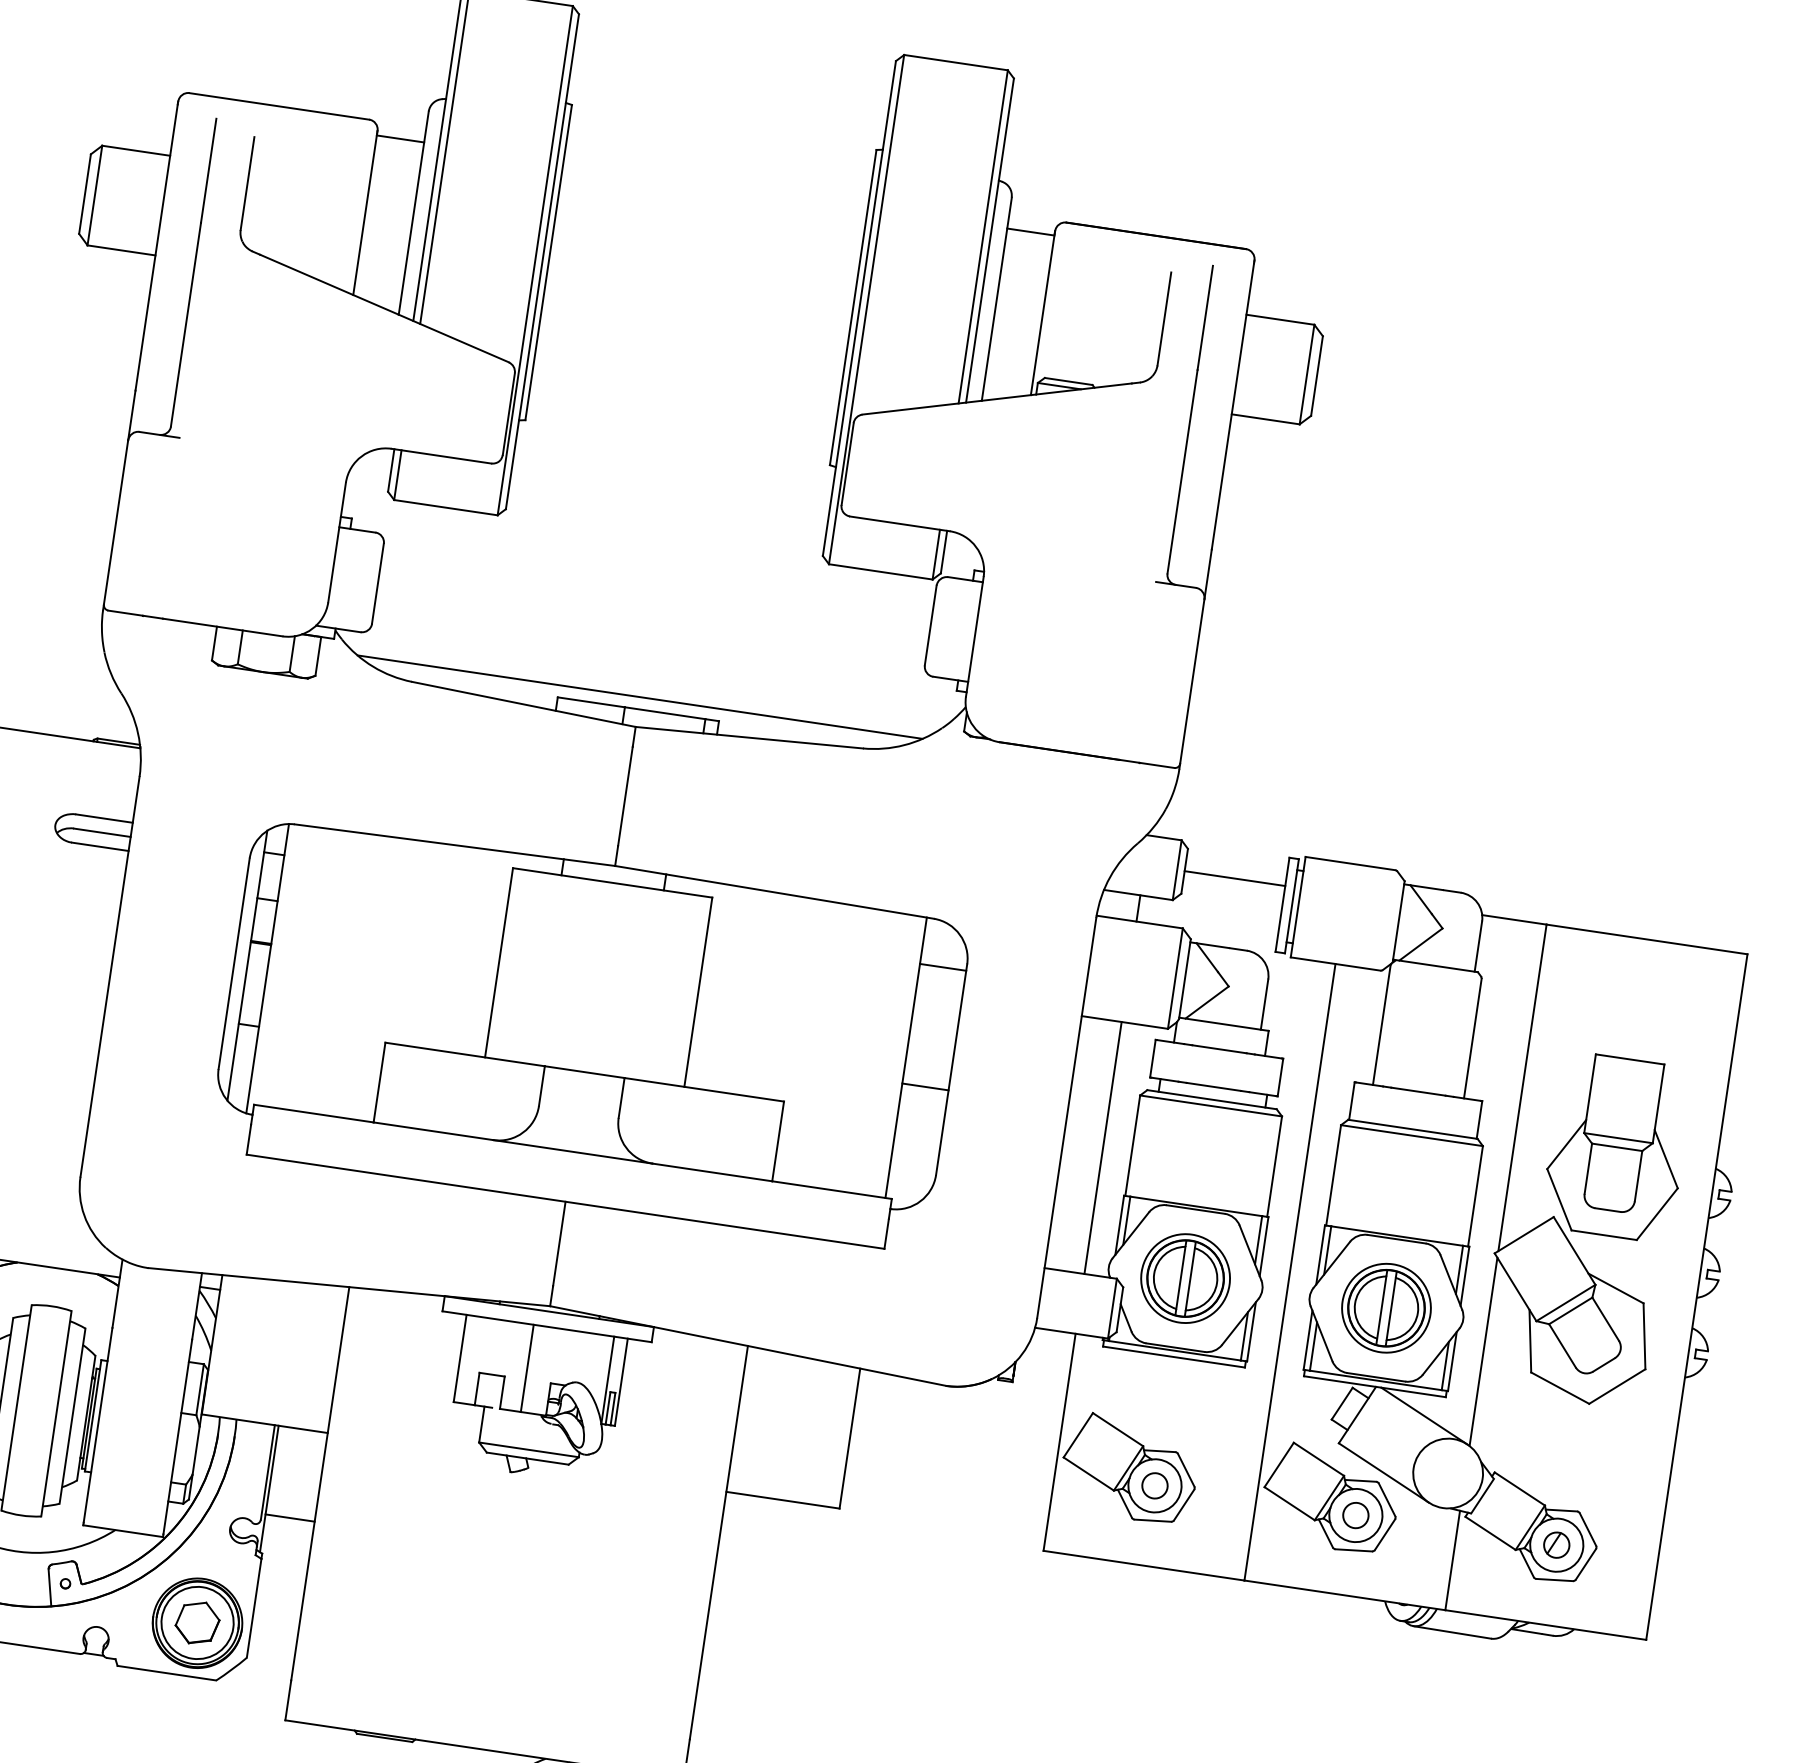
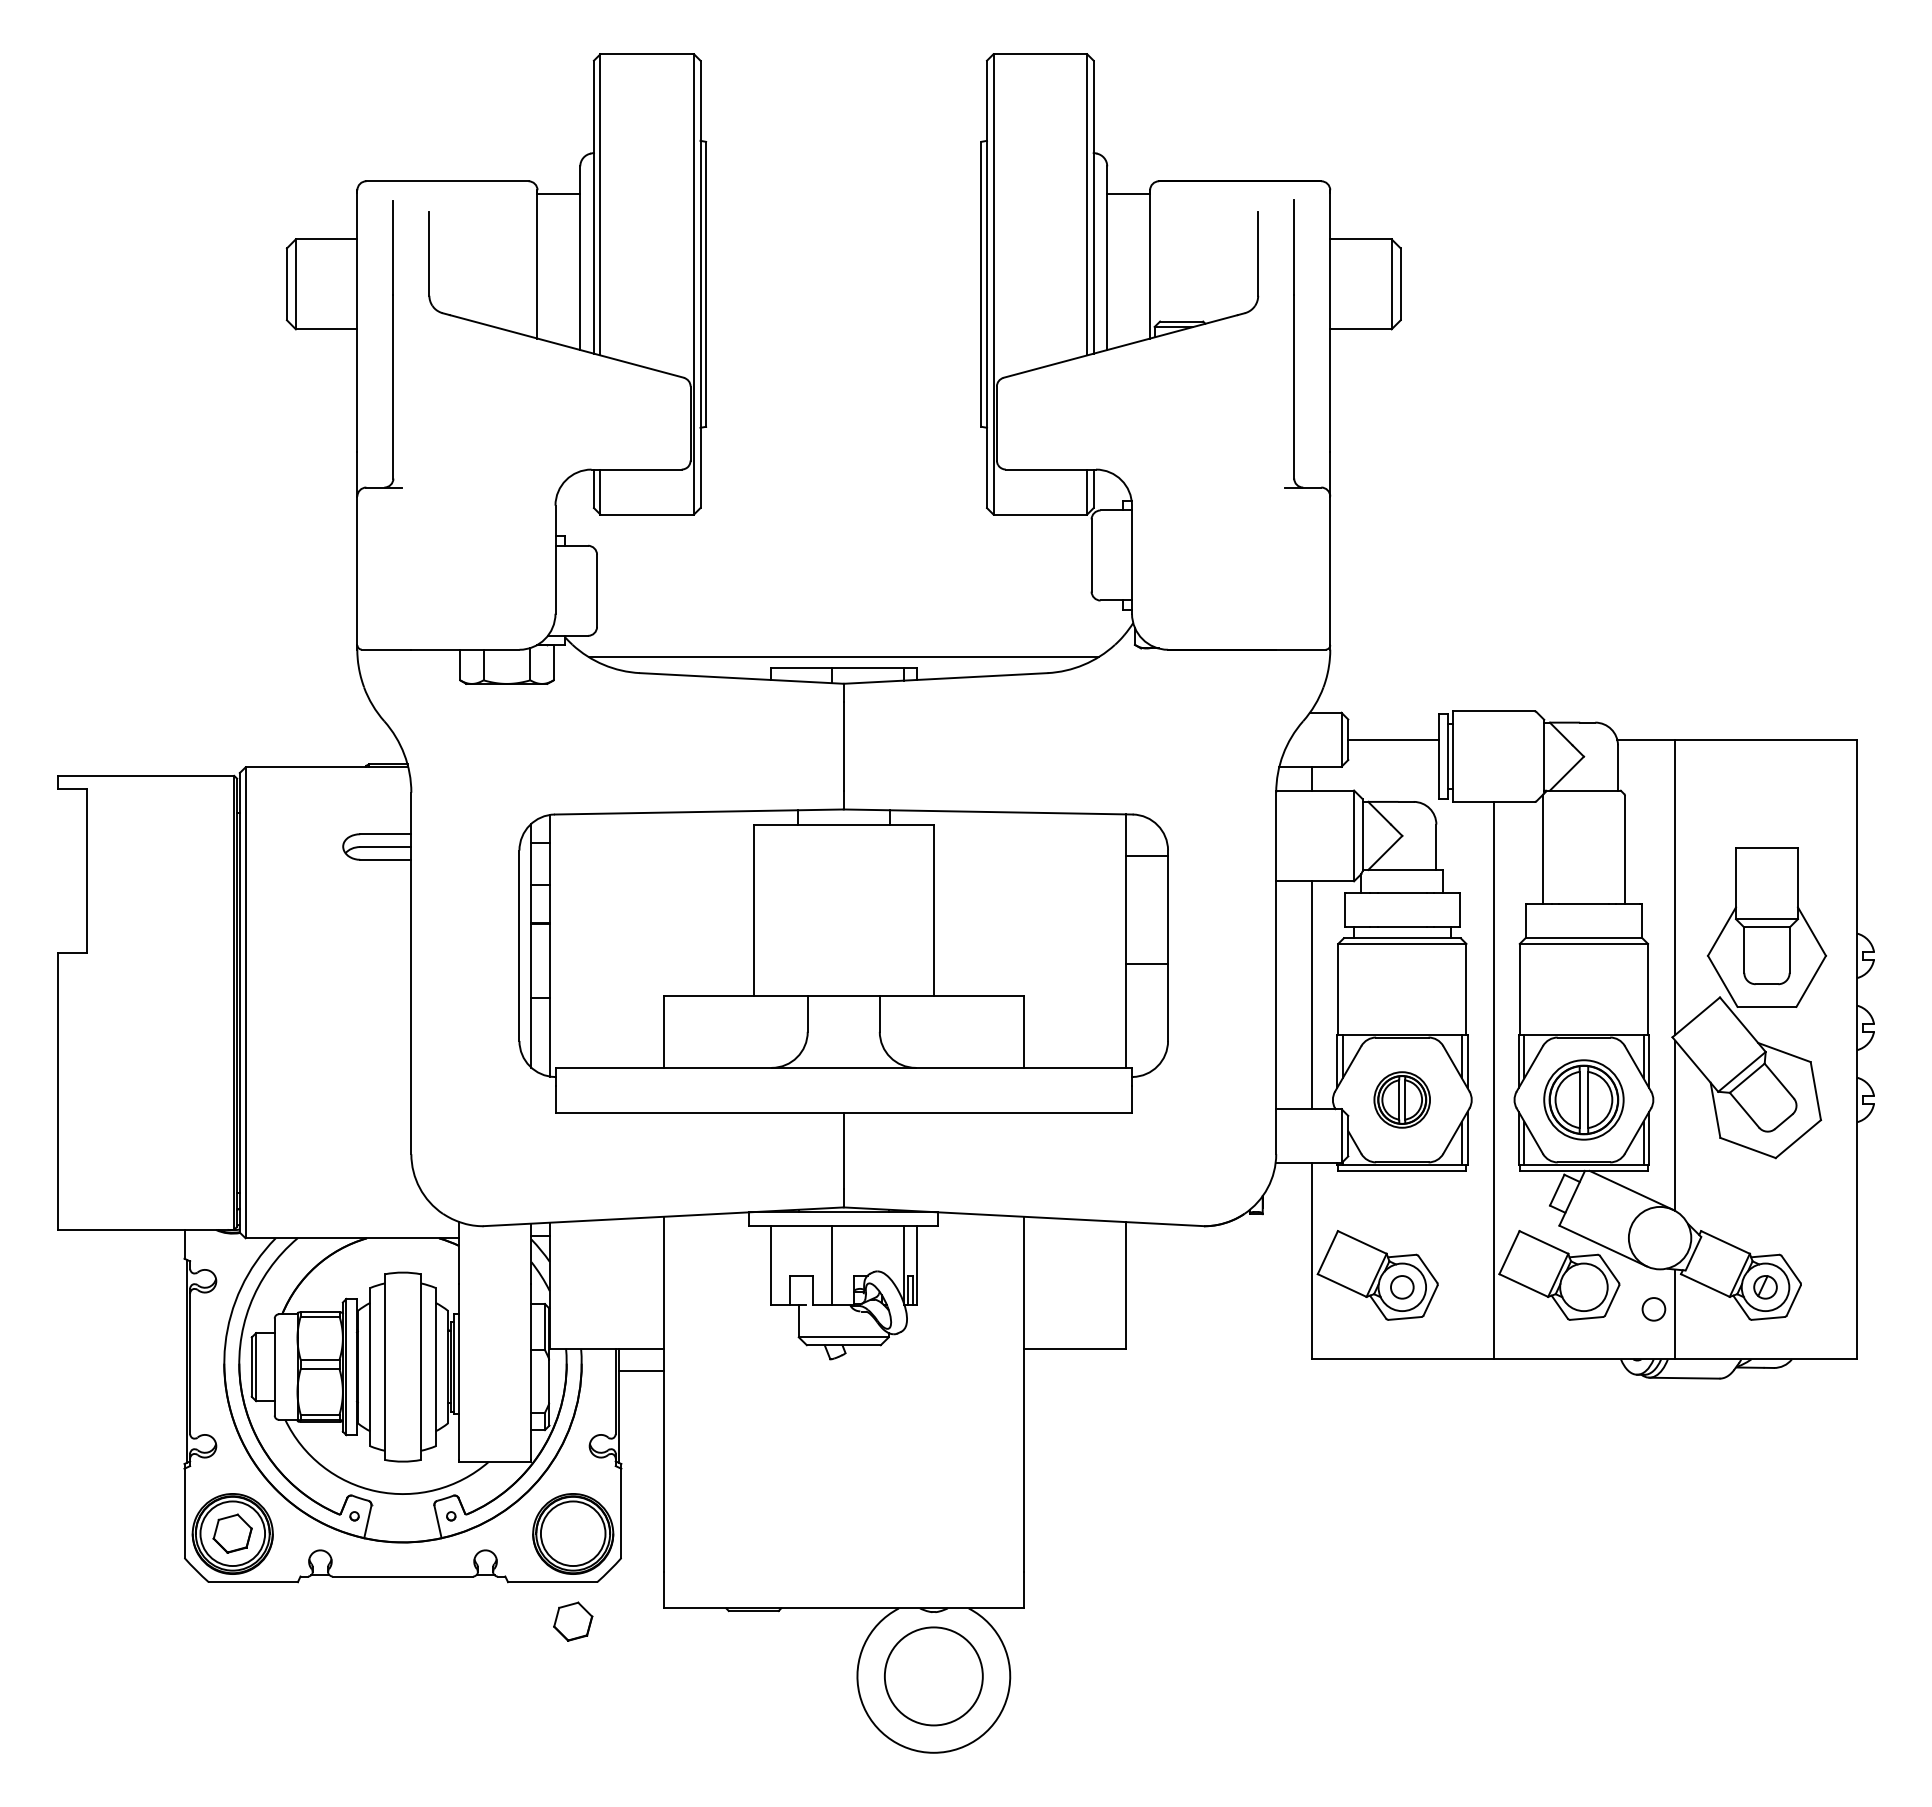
part: (1184, 1277) -> (1401, 1099), size x0.7
circle: (1355, 1515) -> (1653, 1309), moved
line: (290, 1517) -> (641, 1370), moved
part: (197, 1622) -> (573, 1621), moved

